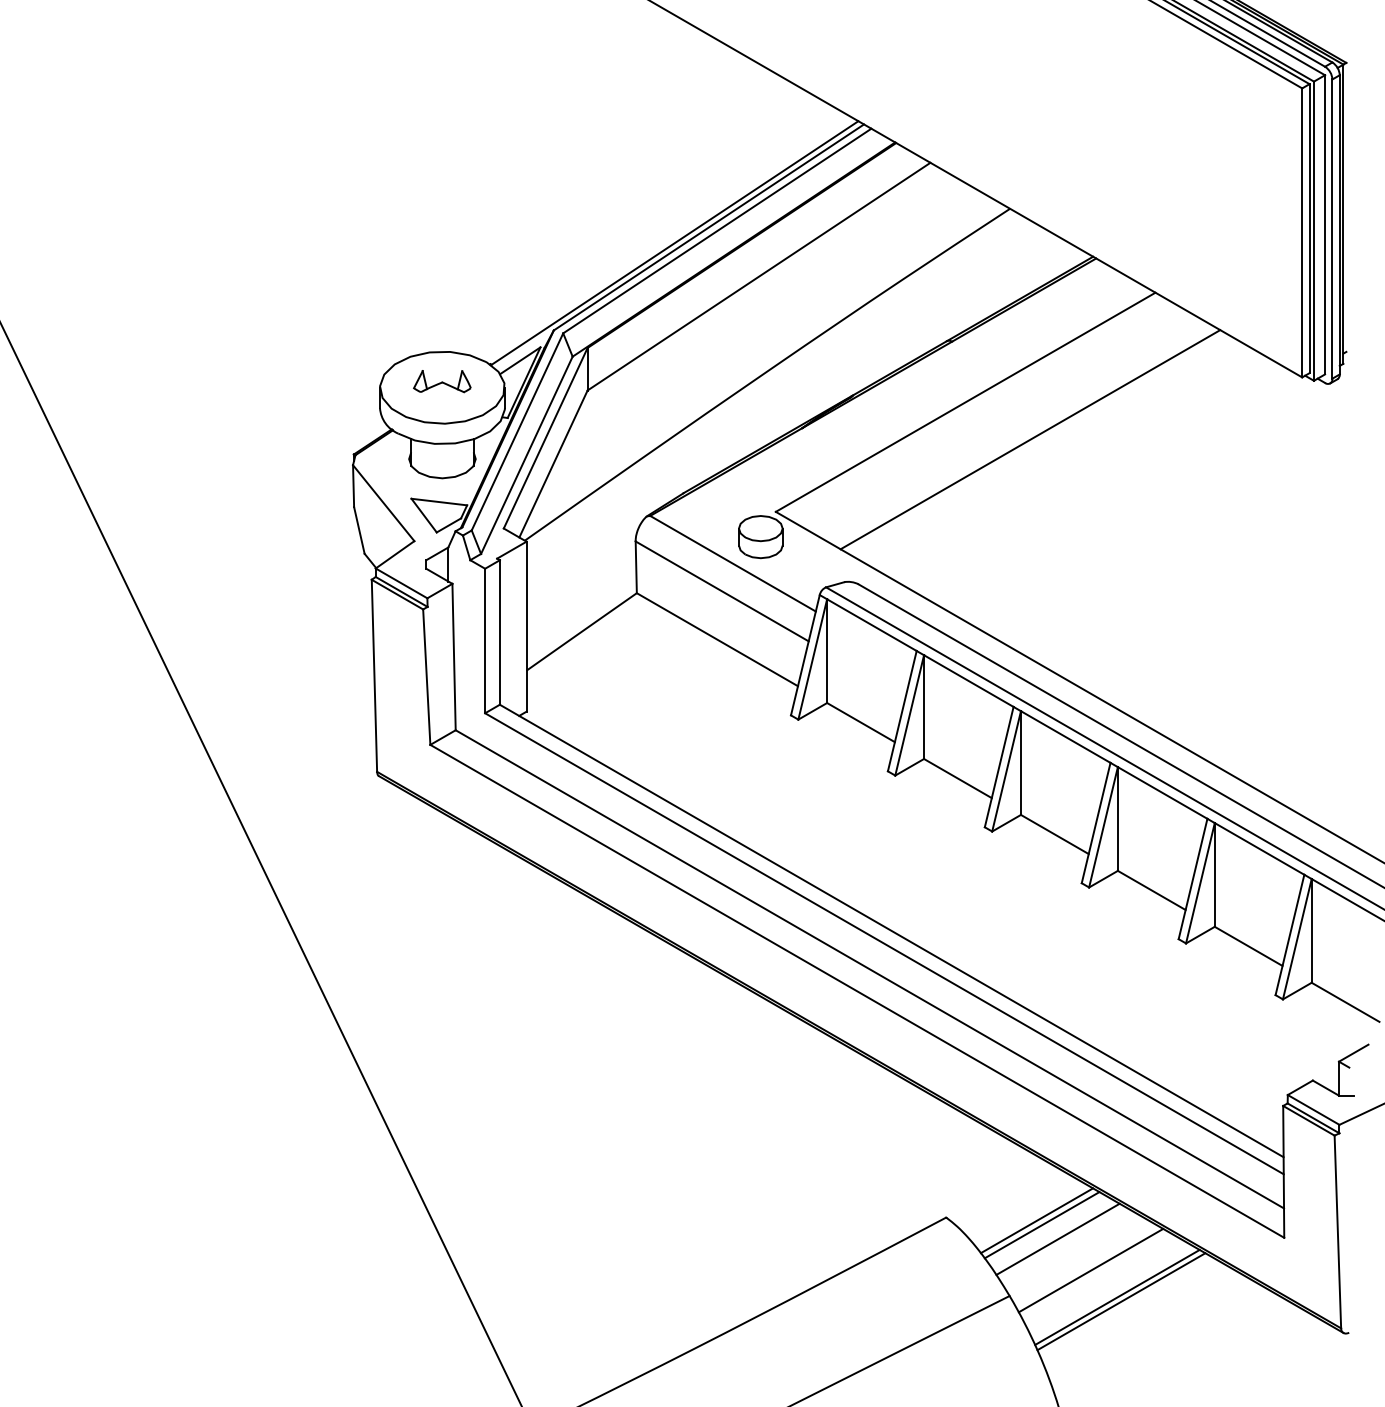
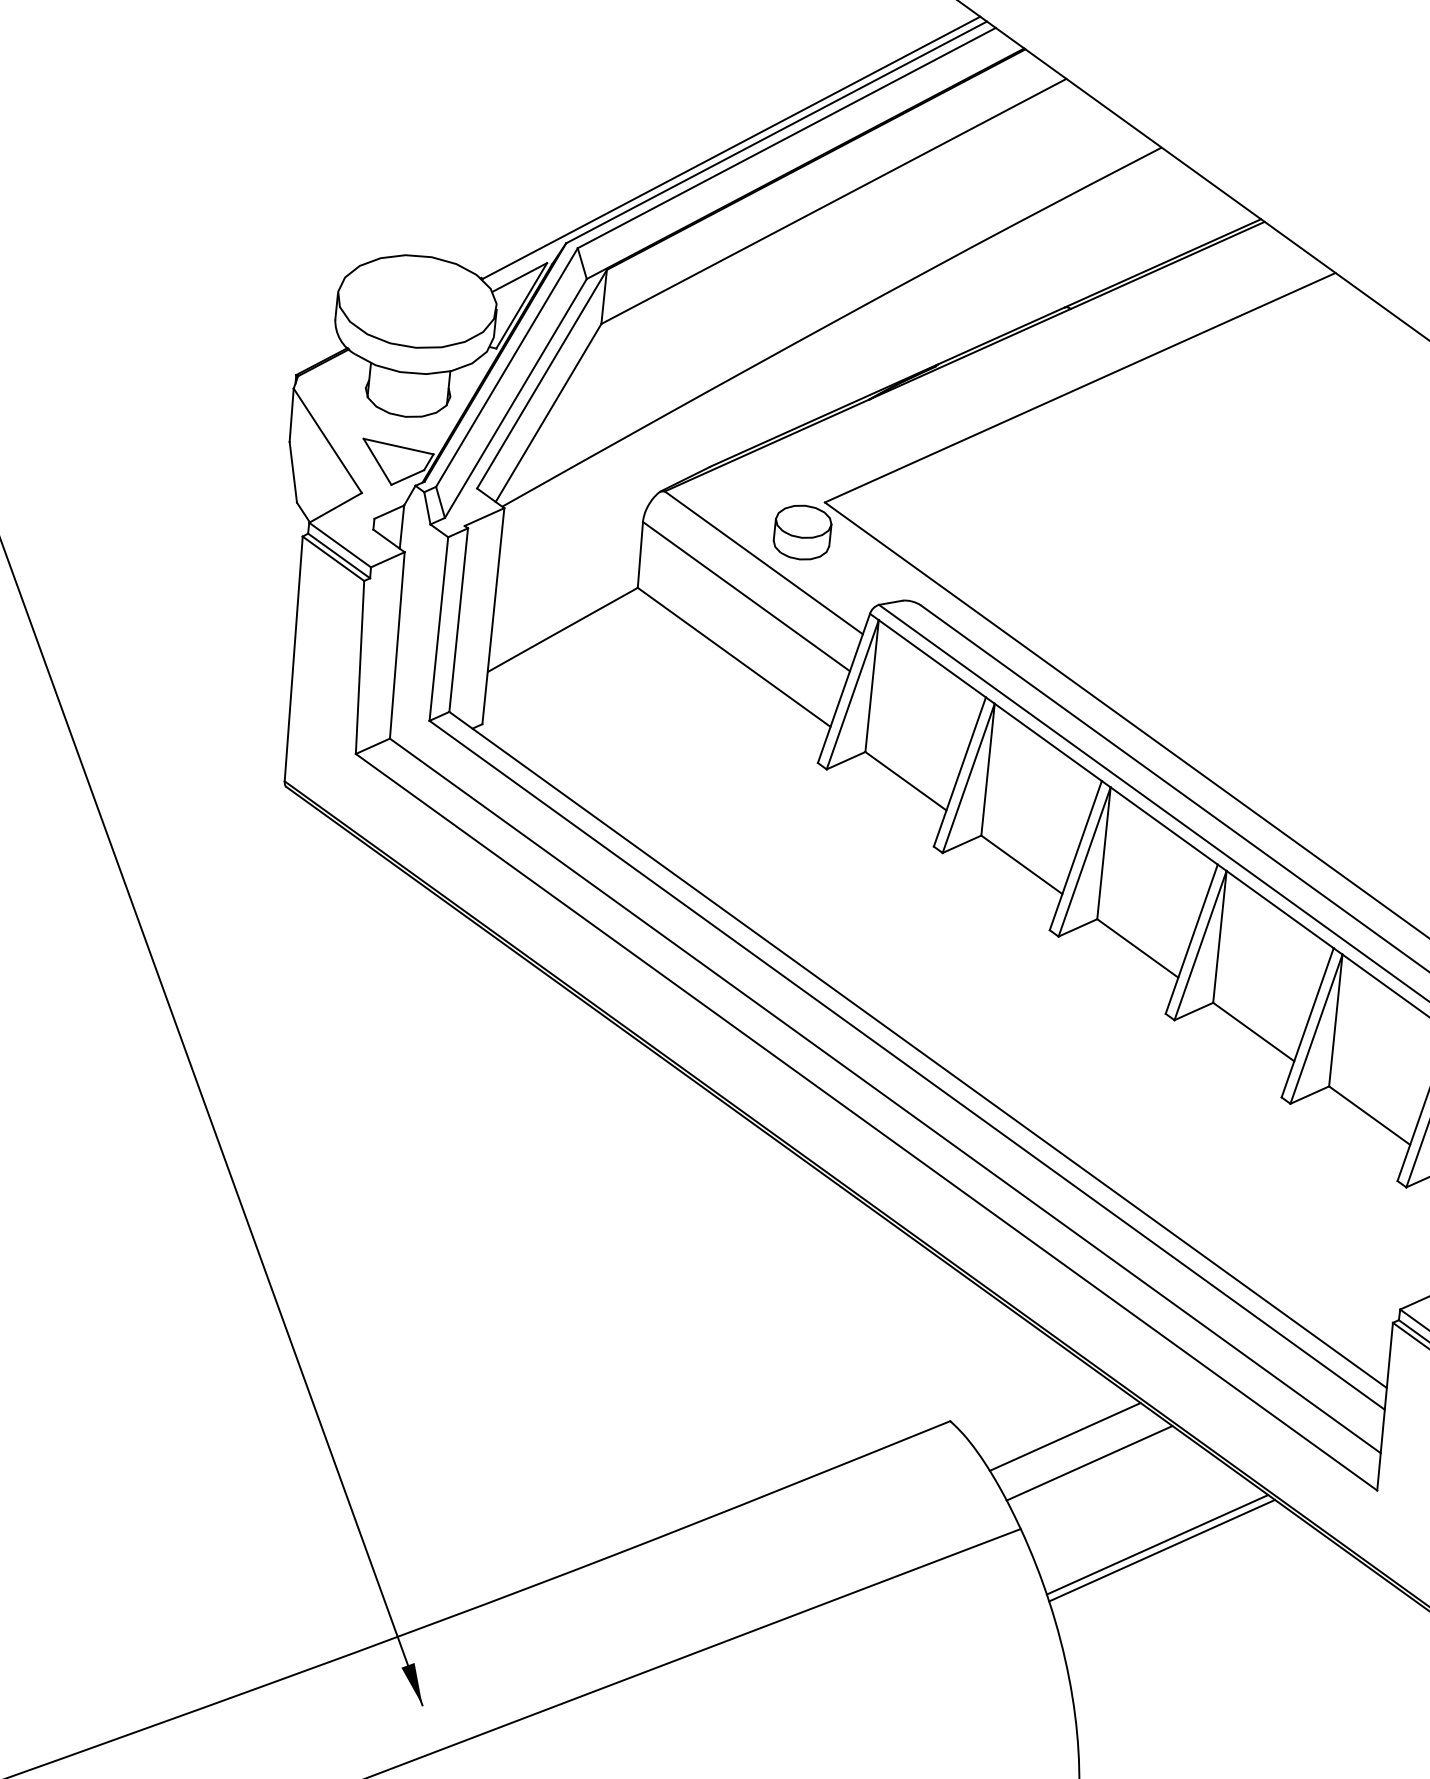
part: (442, 381) -> (418, 293), removed
line: (1030, 439) -> (1157, 443), removed
line: (1041, 1225) -> (1070, 1443), removed
line: (1090, 1270) -> (1126, 1507), removed

